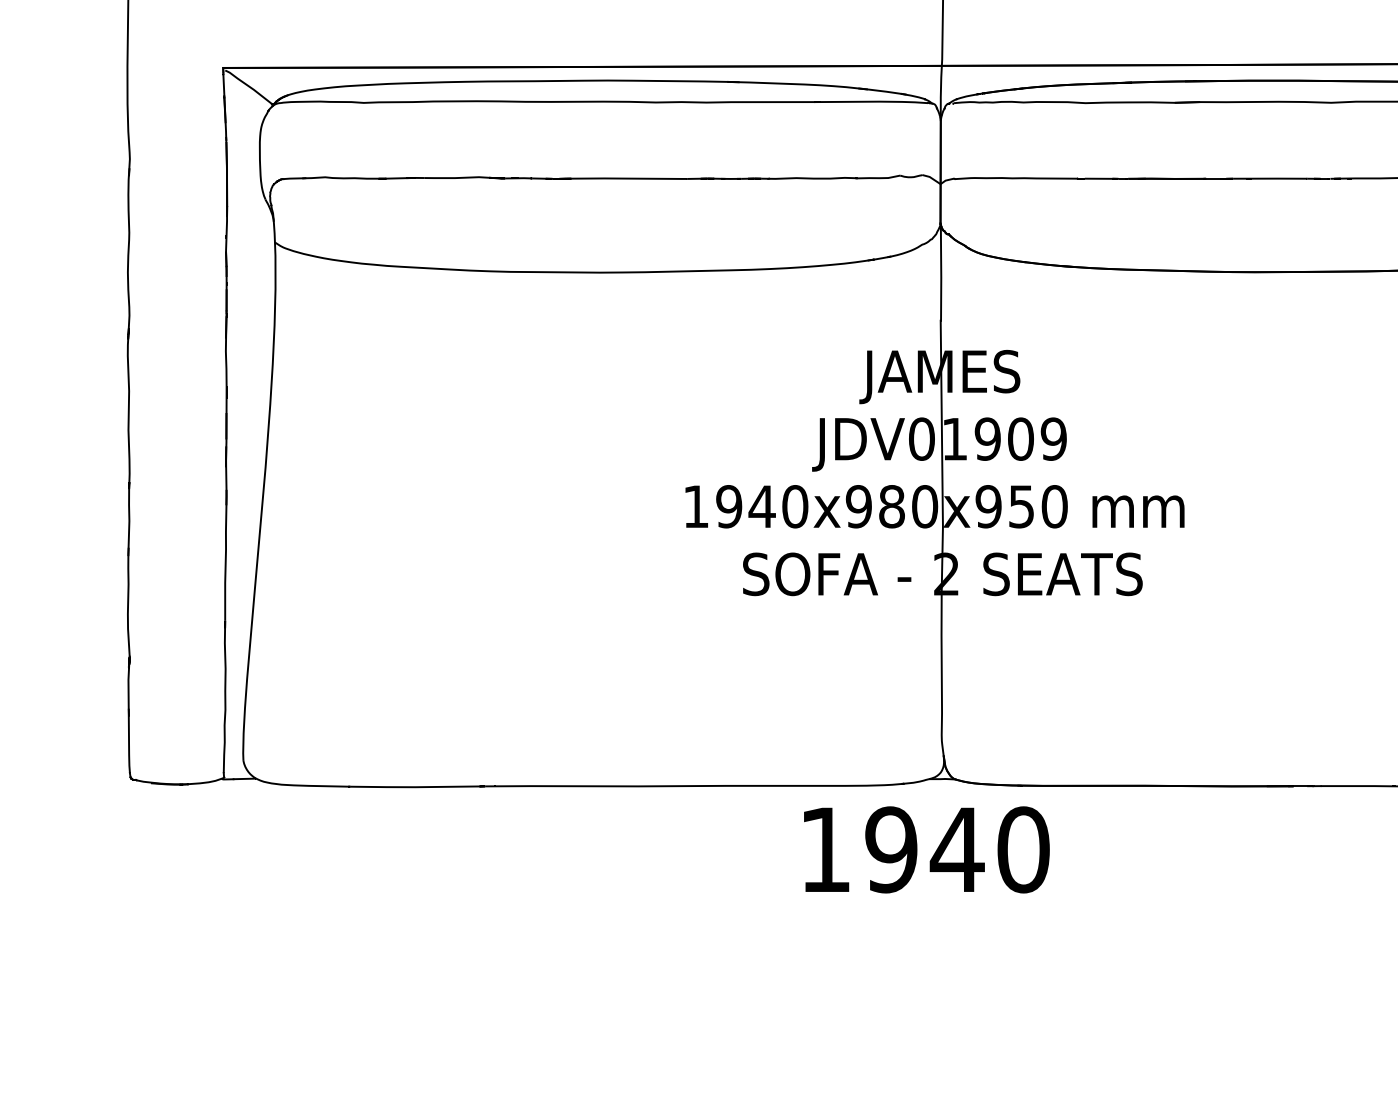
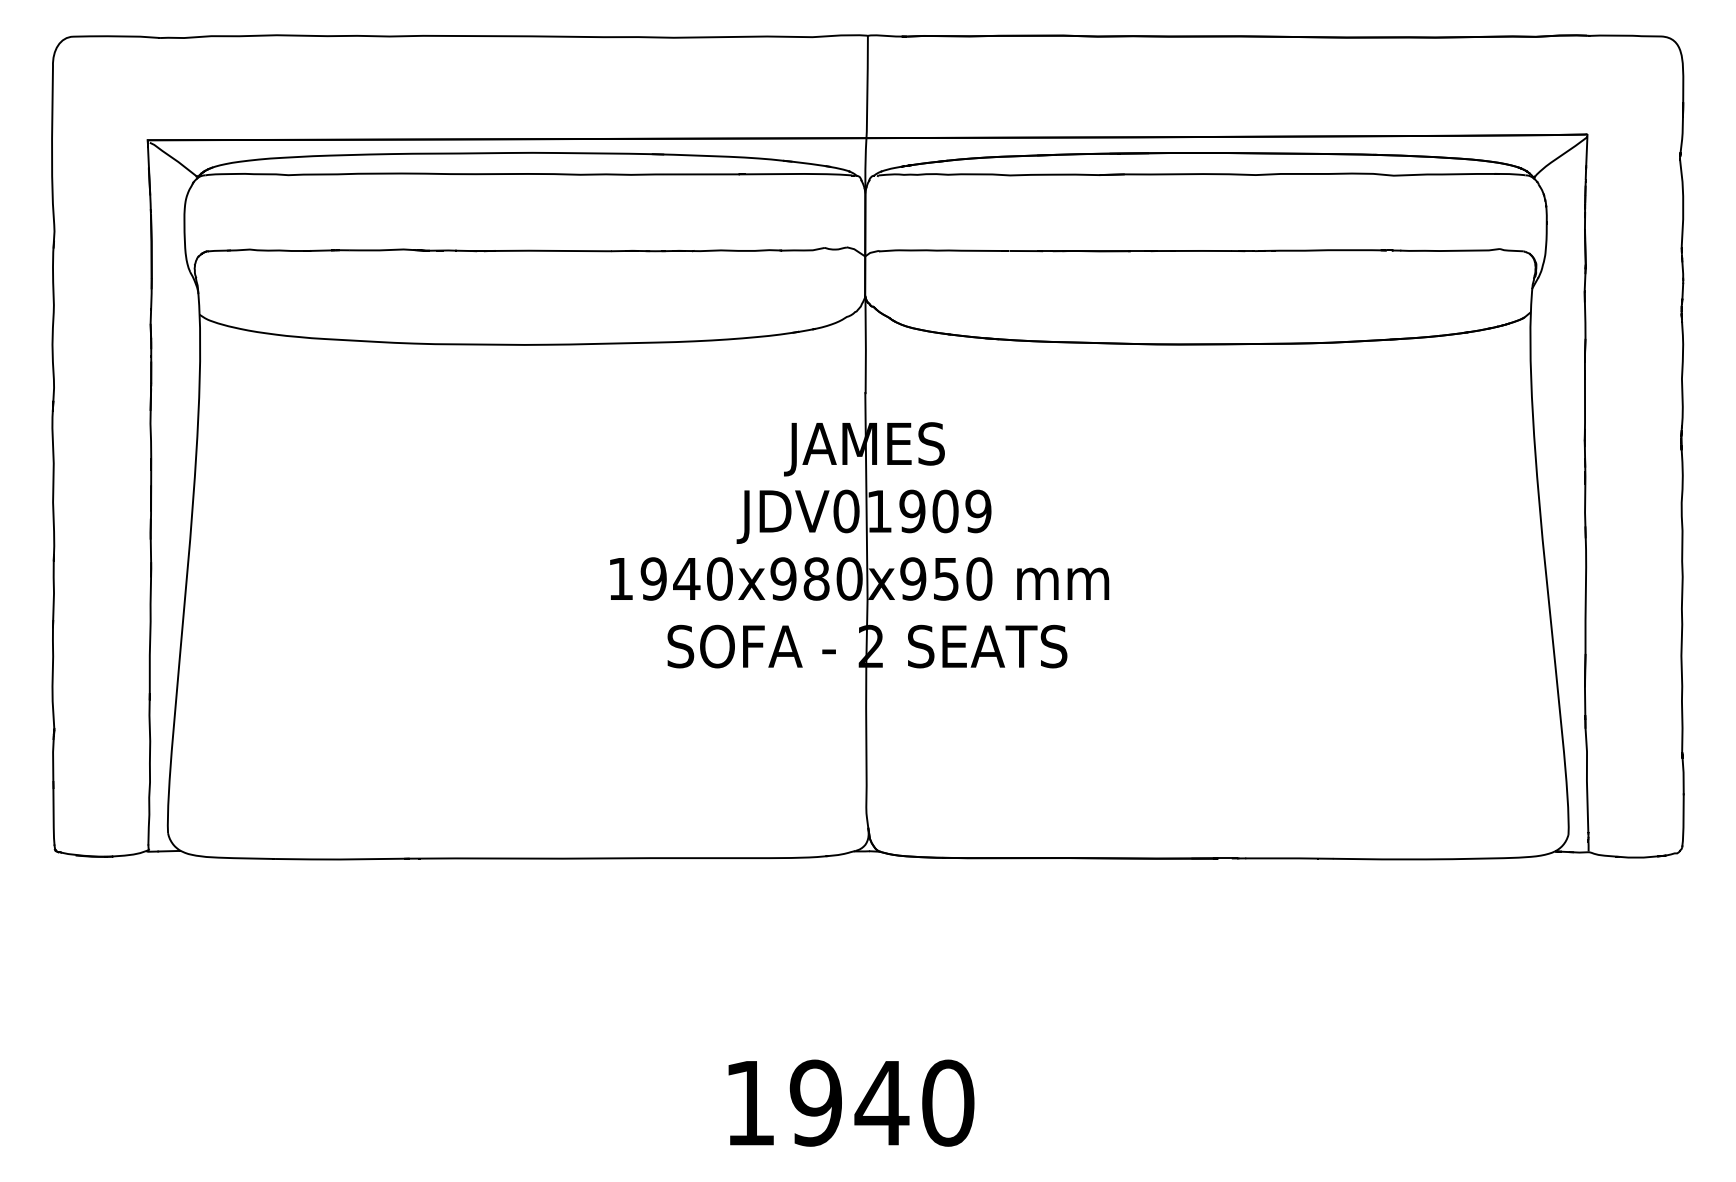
text: (926, 849) -> (851, 1102), moved

